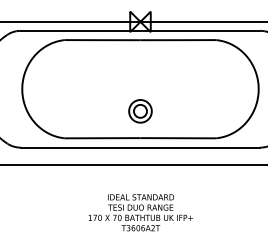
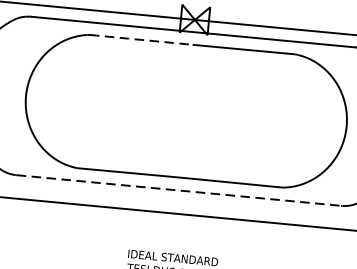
arc: (102, 40) -> (141, 40), solid -> dashed
part: (140, 111) -> (183, 141), removed
line: (140, 147) -> (178, 190), solid -> dashed

